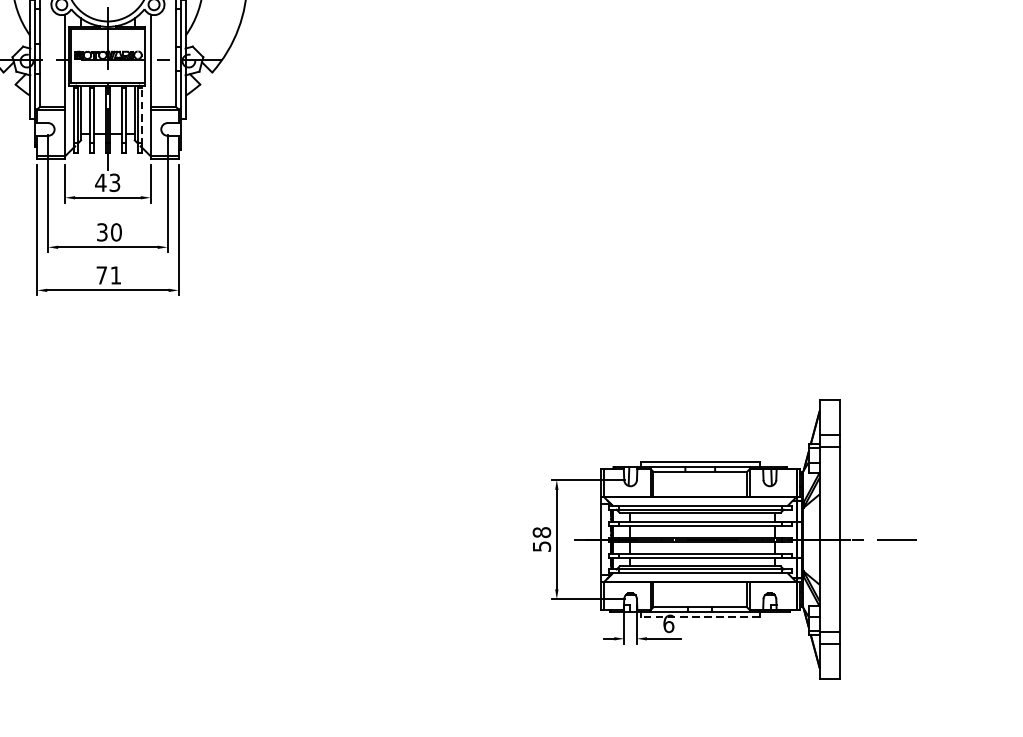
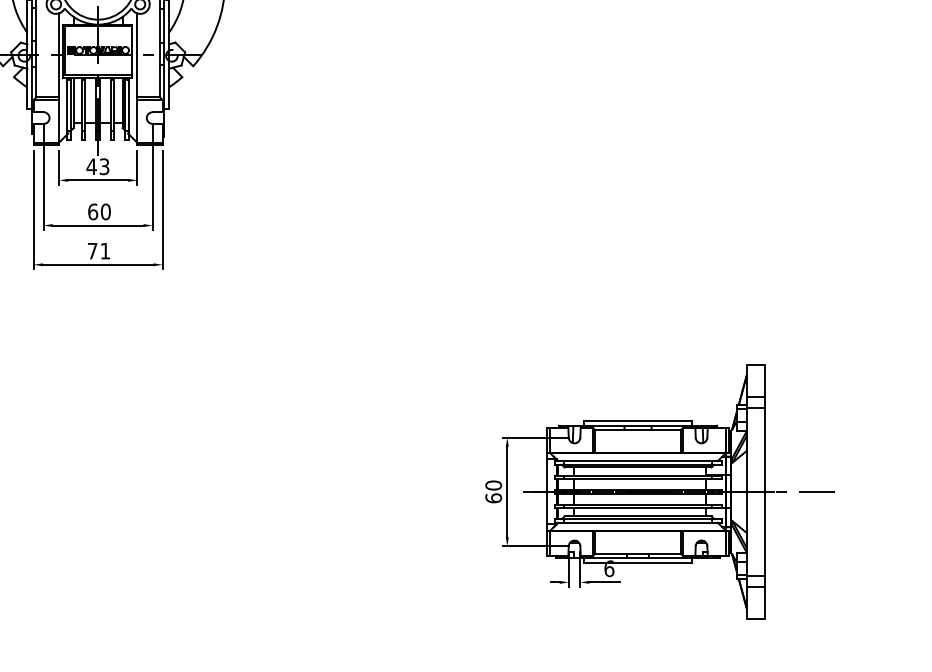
line: (142, 116) -> (129, 106), dashed -> solid
text: (102, 231) -> (93, 211), 30 -> 60
text: (541, 539) -> (493, 491), 58 -> 60
line: (699, 616) -> (637, 562), dashed -> solid

